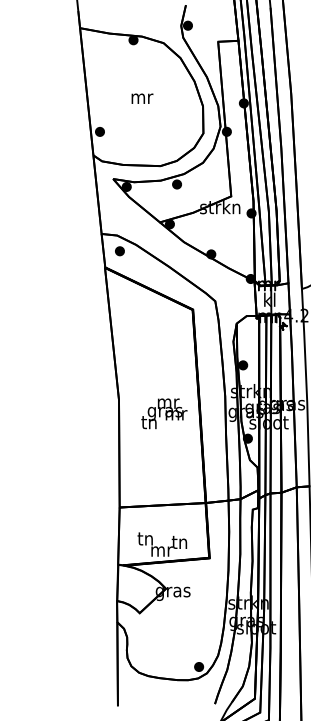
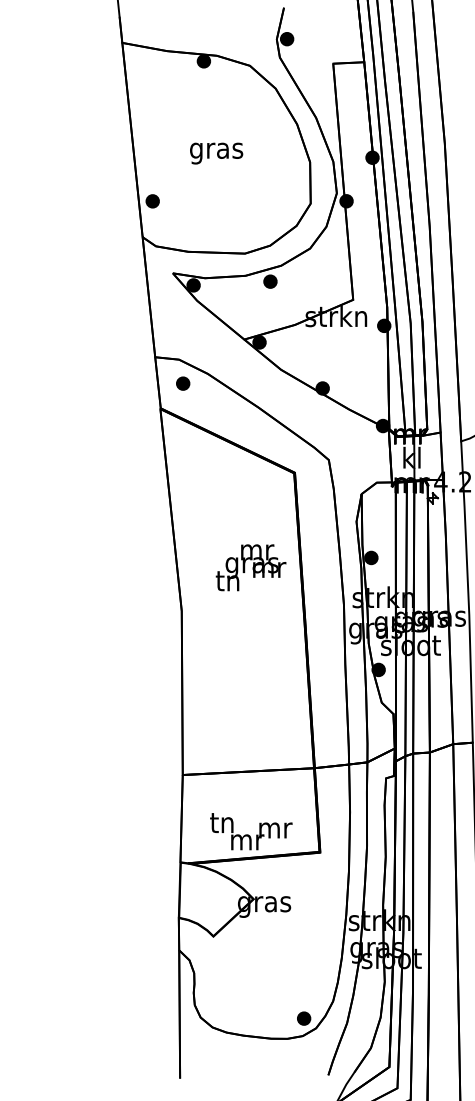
text: (141, 100) -> (216, 153), mr -> gras
text: (164, 413) -> (251, 567), moved
text: (180, 541) -> (275, 826), tn -> mr

